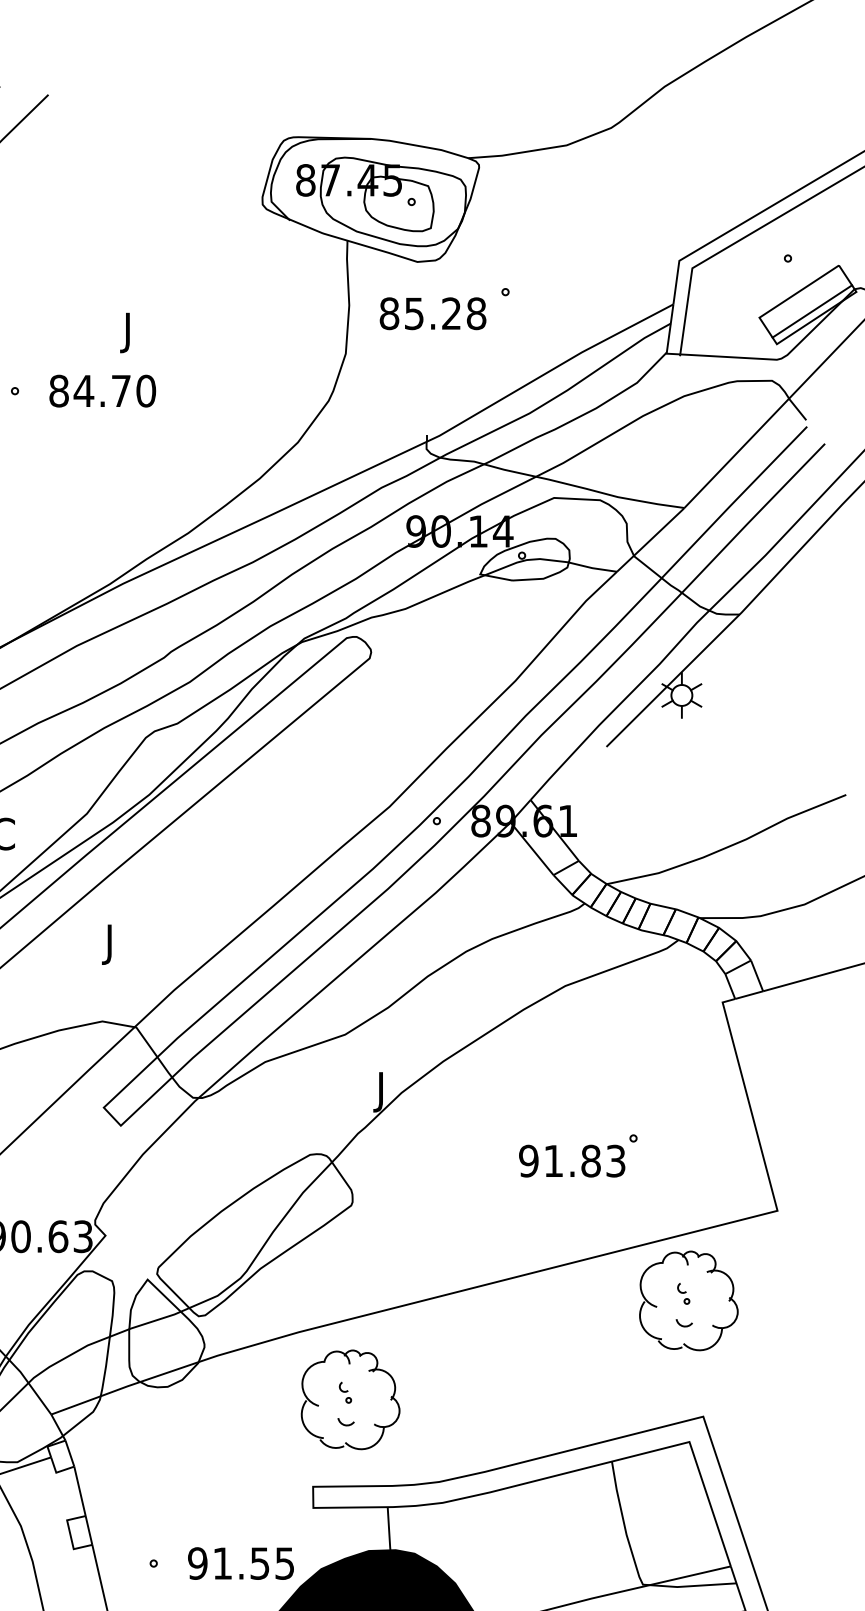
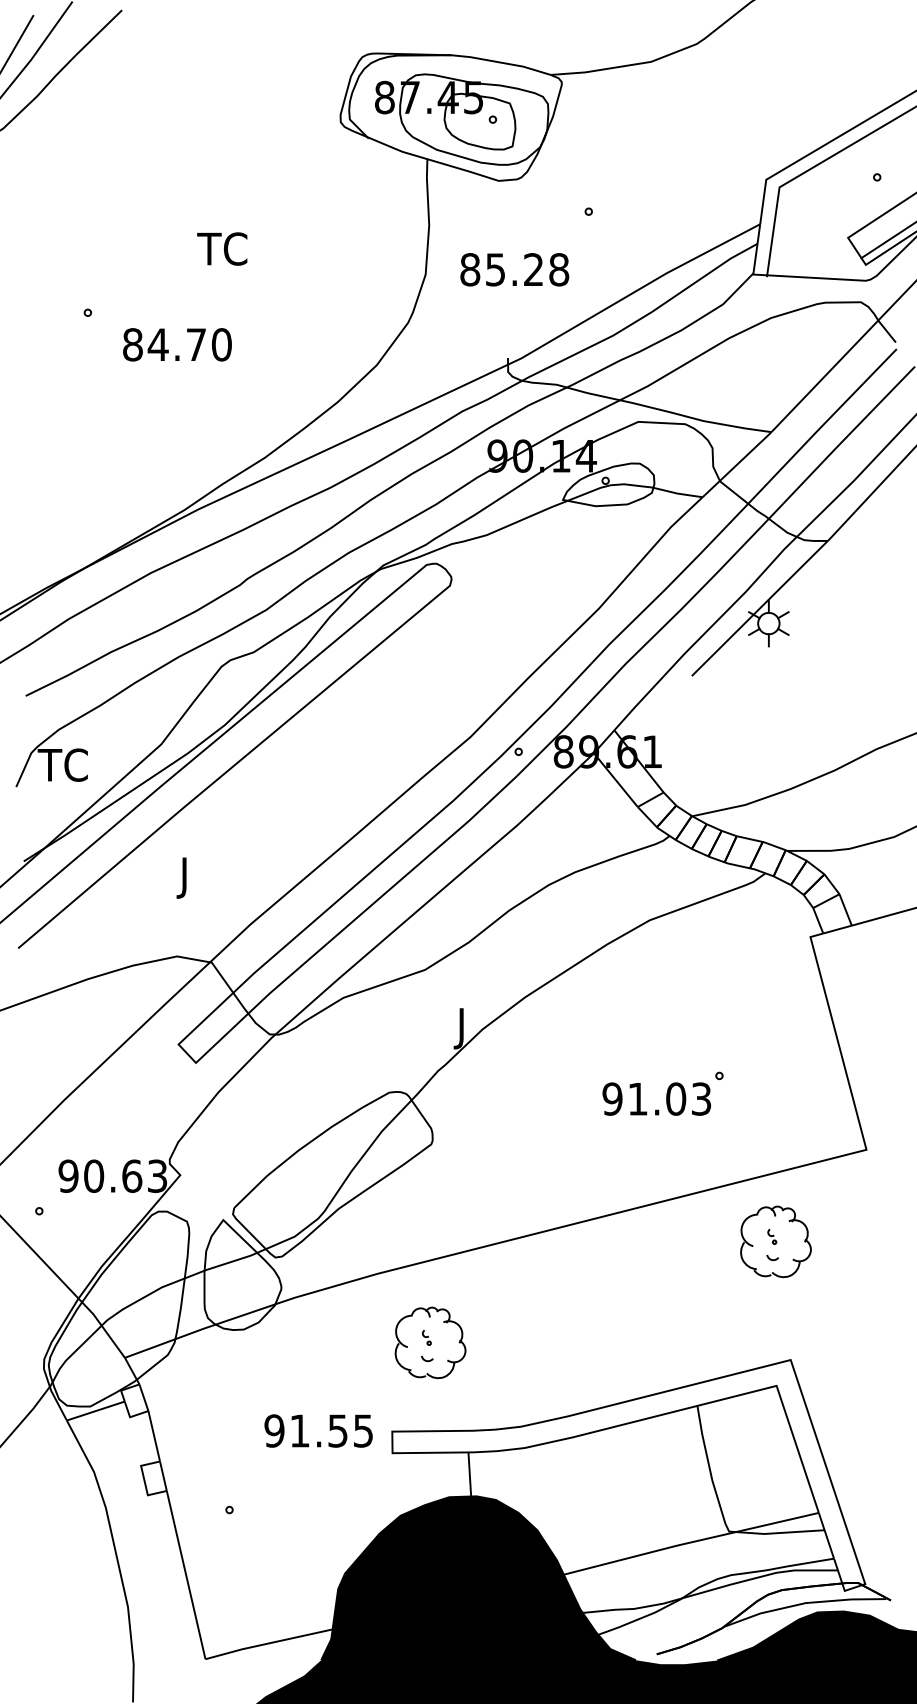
text: (432, 313) -> (514, 269), moved
text: (145, 333) -> (221, 253), J -> TC
text: (102, 390) -> (177, 344), moved
text: (591, 1160) -> (676, 1098), 91.83 -> 91.03
part: (688, 1300) -> (775, 1241), size x0.7
part: (350, 1399) -> (430, 1342), size x0.7
text: (240, 1563) -> (318, 1430), moved

